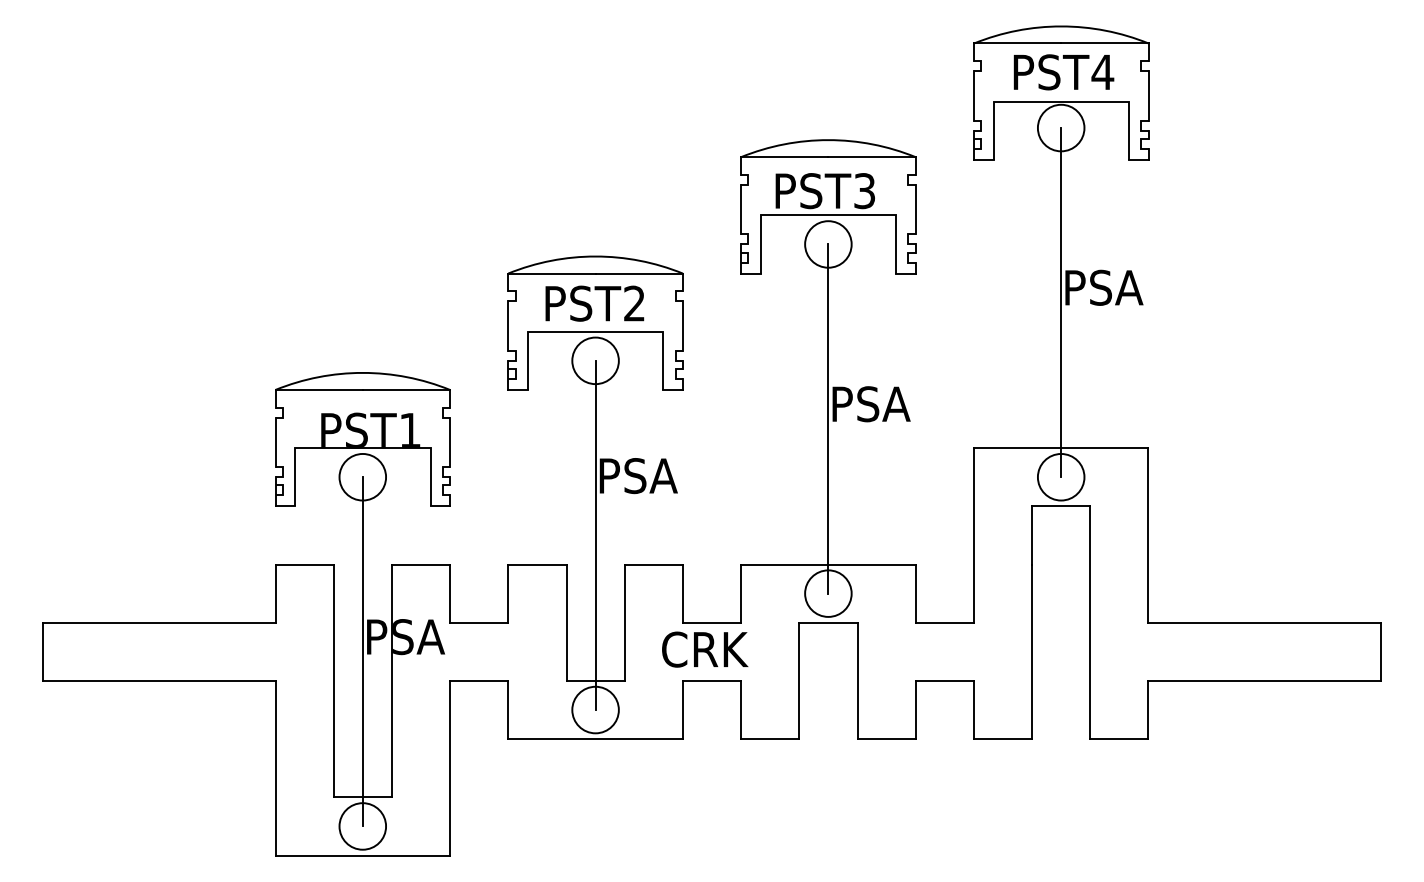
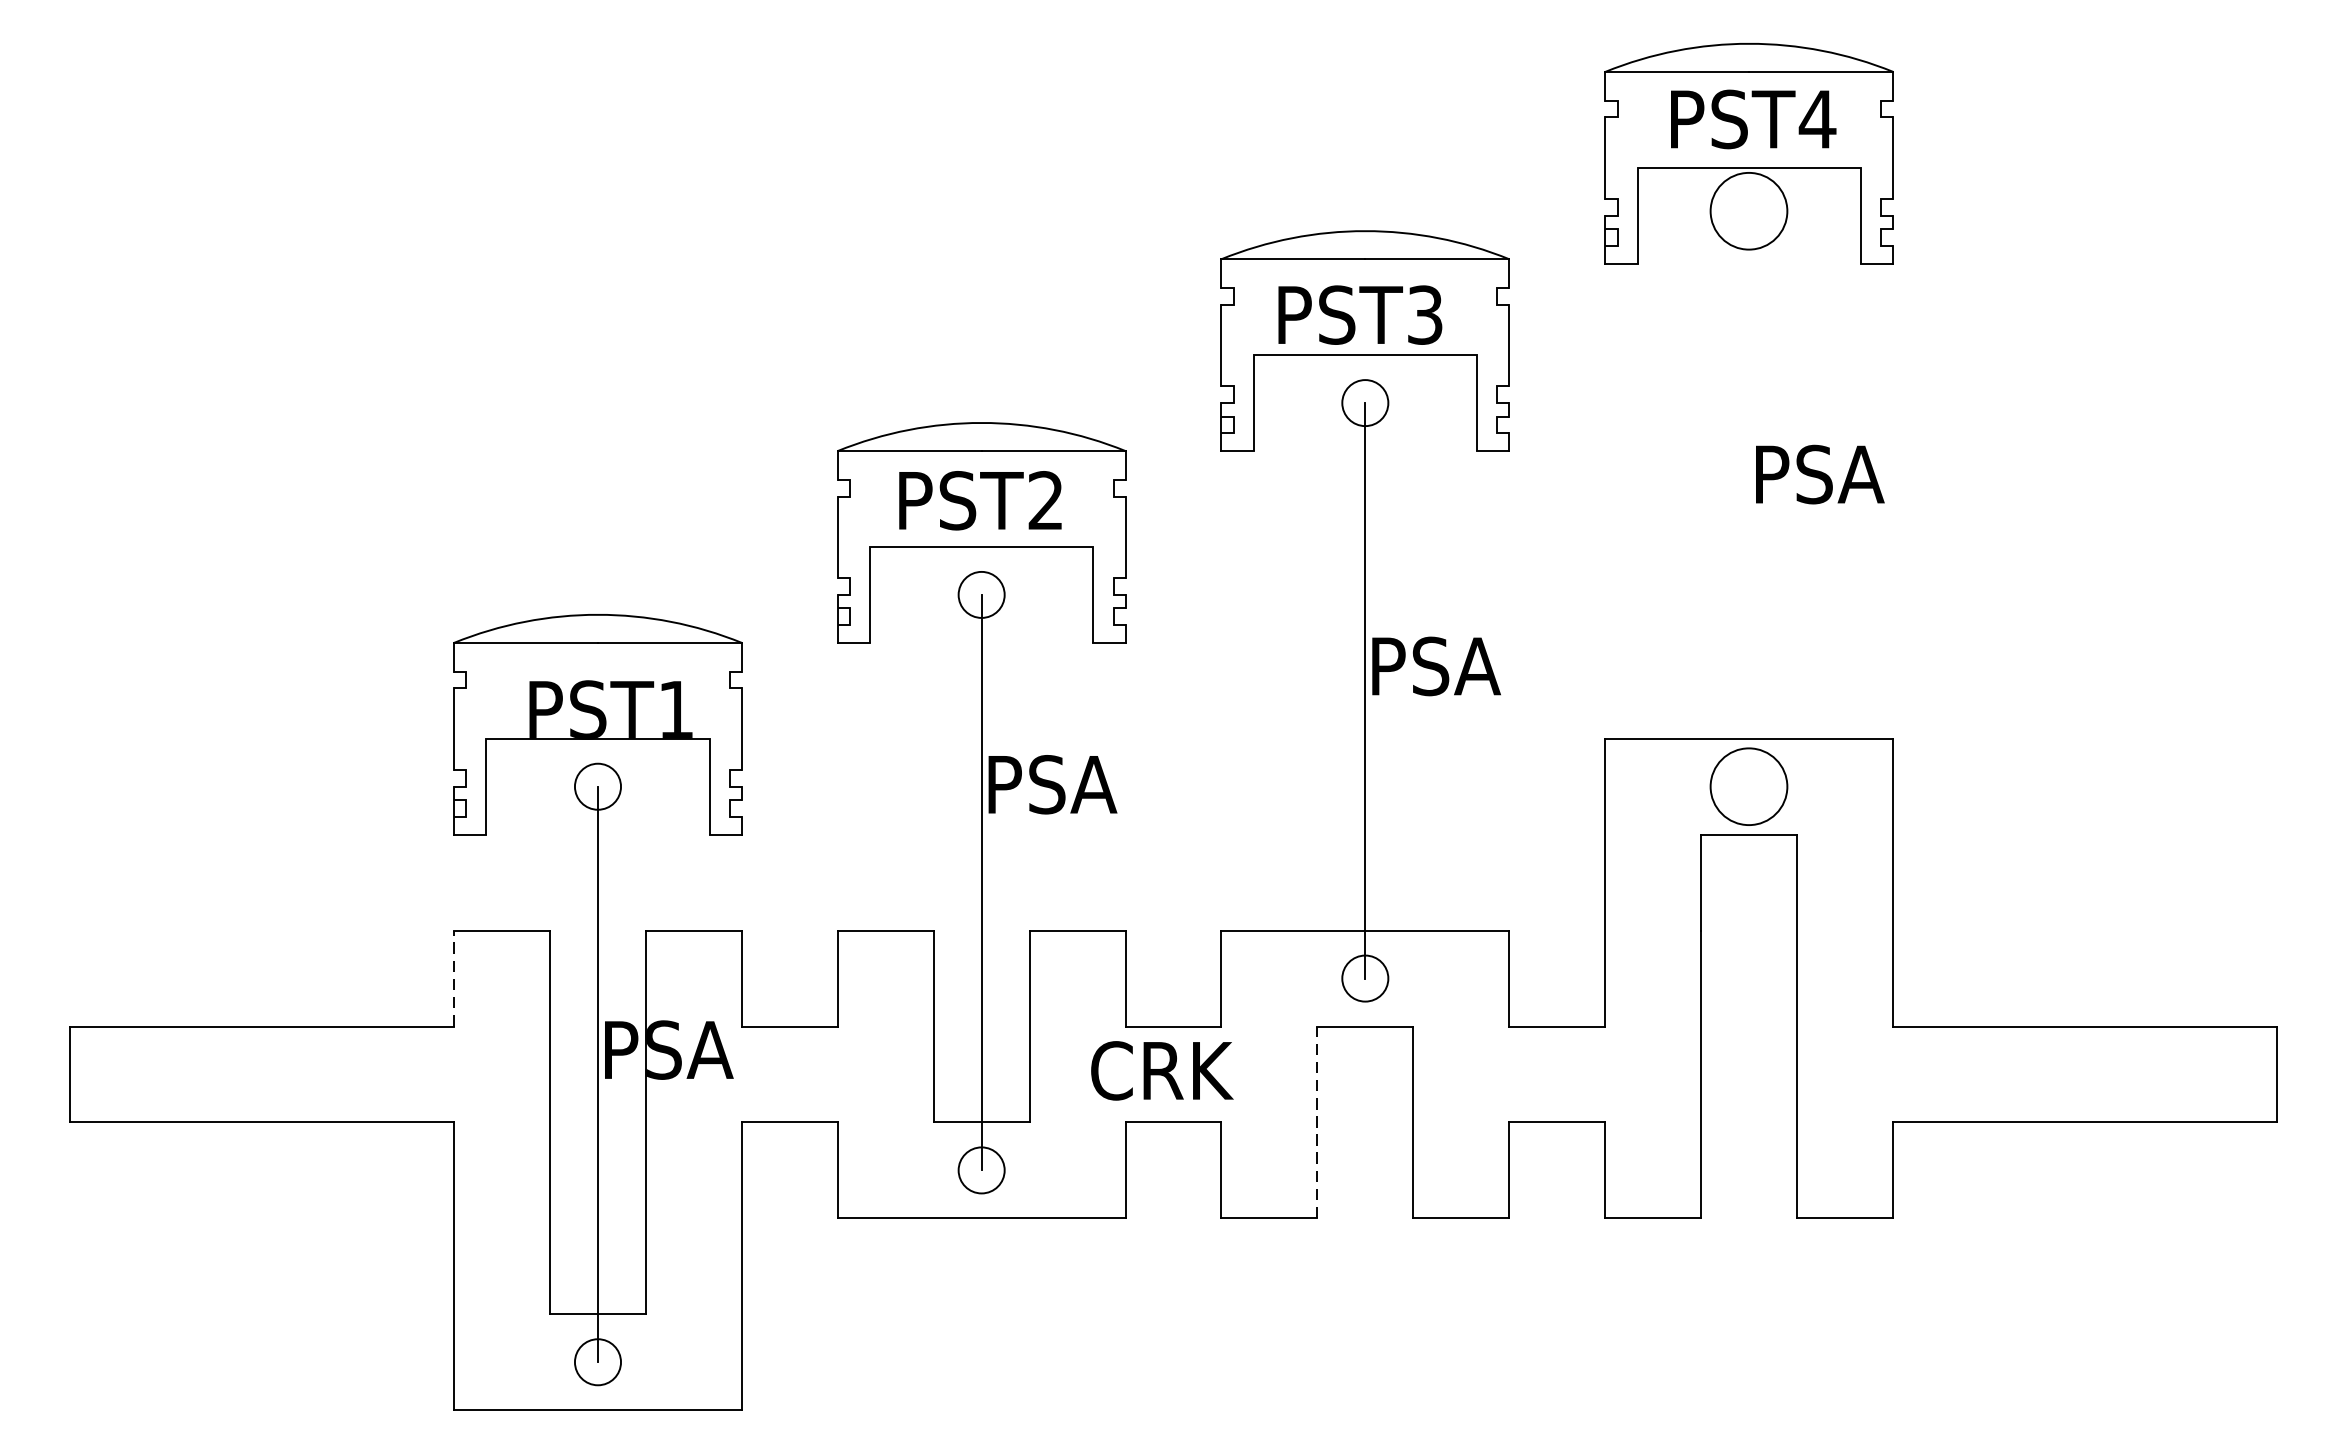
circle: (828, 244) -> (1365, 403), size x0.6
line: (1061, 302) -> (1749, 498), removed
circle: (595, 360) -> (981, 594), size x0.6
circle: (362, 476) -> (597, 785), size x0.6
line: (275, 593) -> (454, 978), solid -> dashed
circle: (828, 593) -> (1365, 978), size x0.6
line: (799, 680) -> (1317, 1121), solid -> dashed
circle: (595, 709) -> (981, 1169), size x0.6
circle: (362, 826) -> (597, 1362), size x0.6

